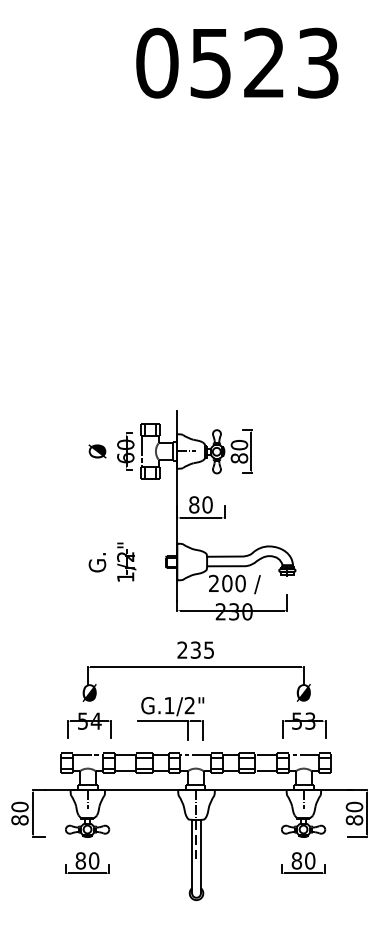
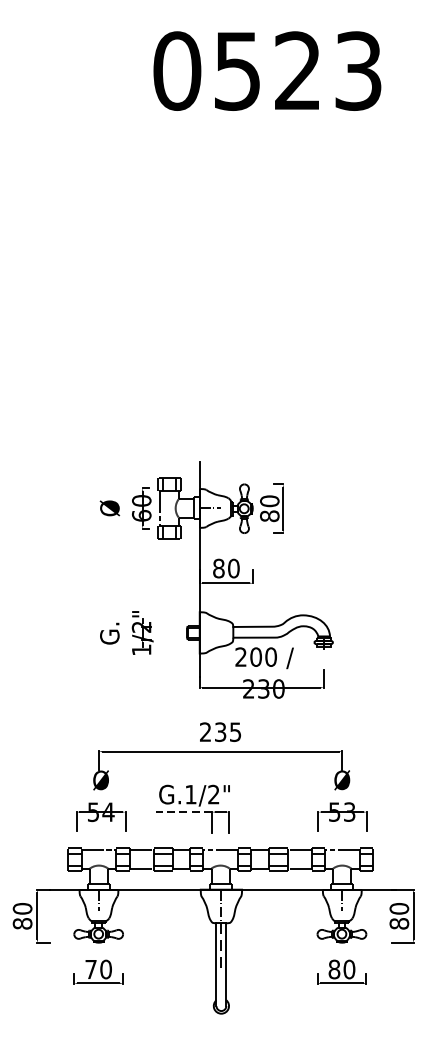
line: (162, 721) -> (183, 812), solid -> dashed
text: (80, 860) -> (90, 969), 80 -> 70

